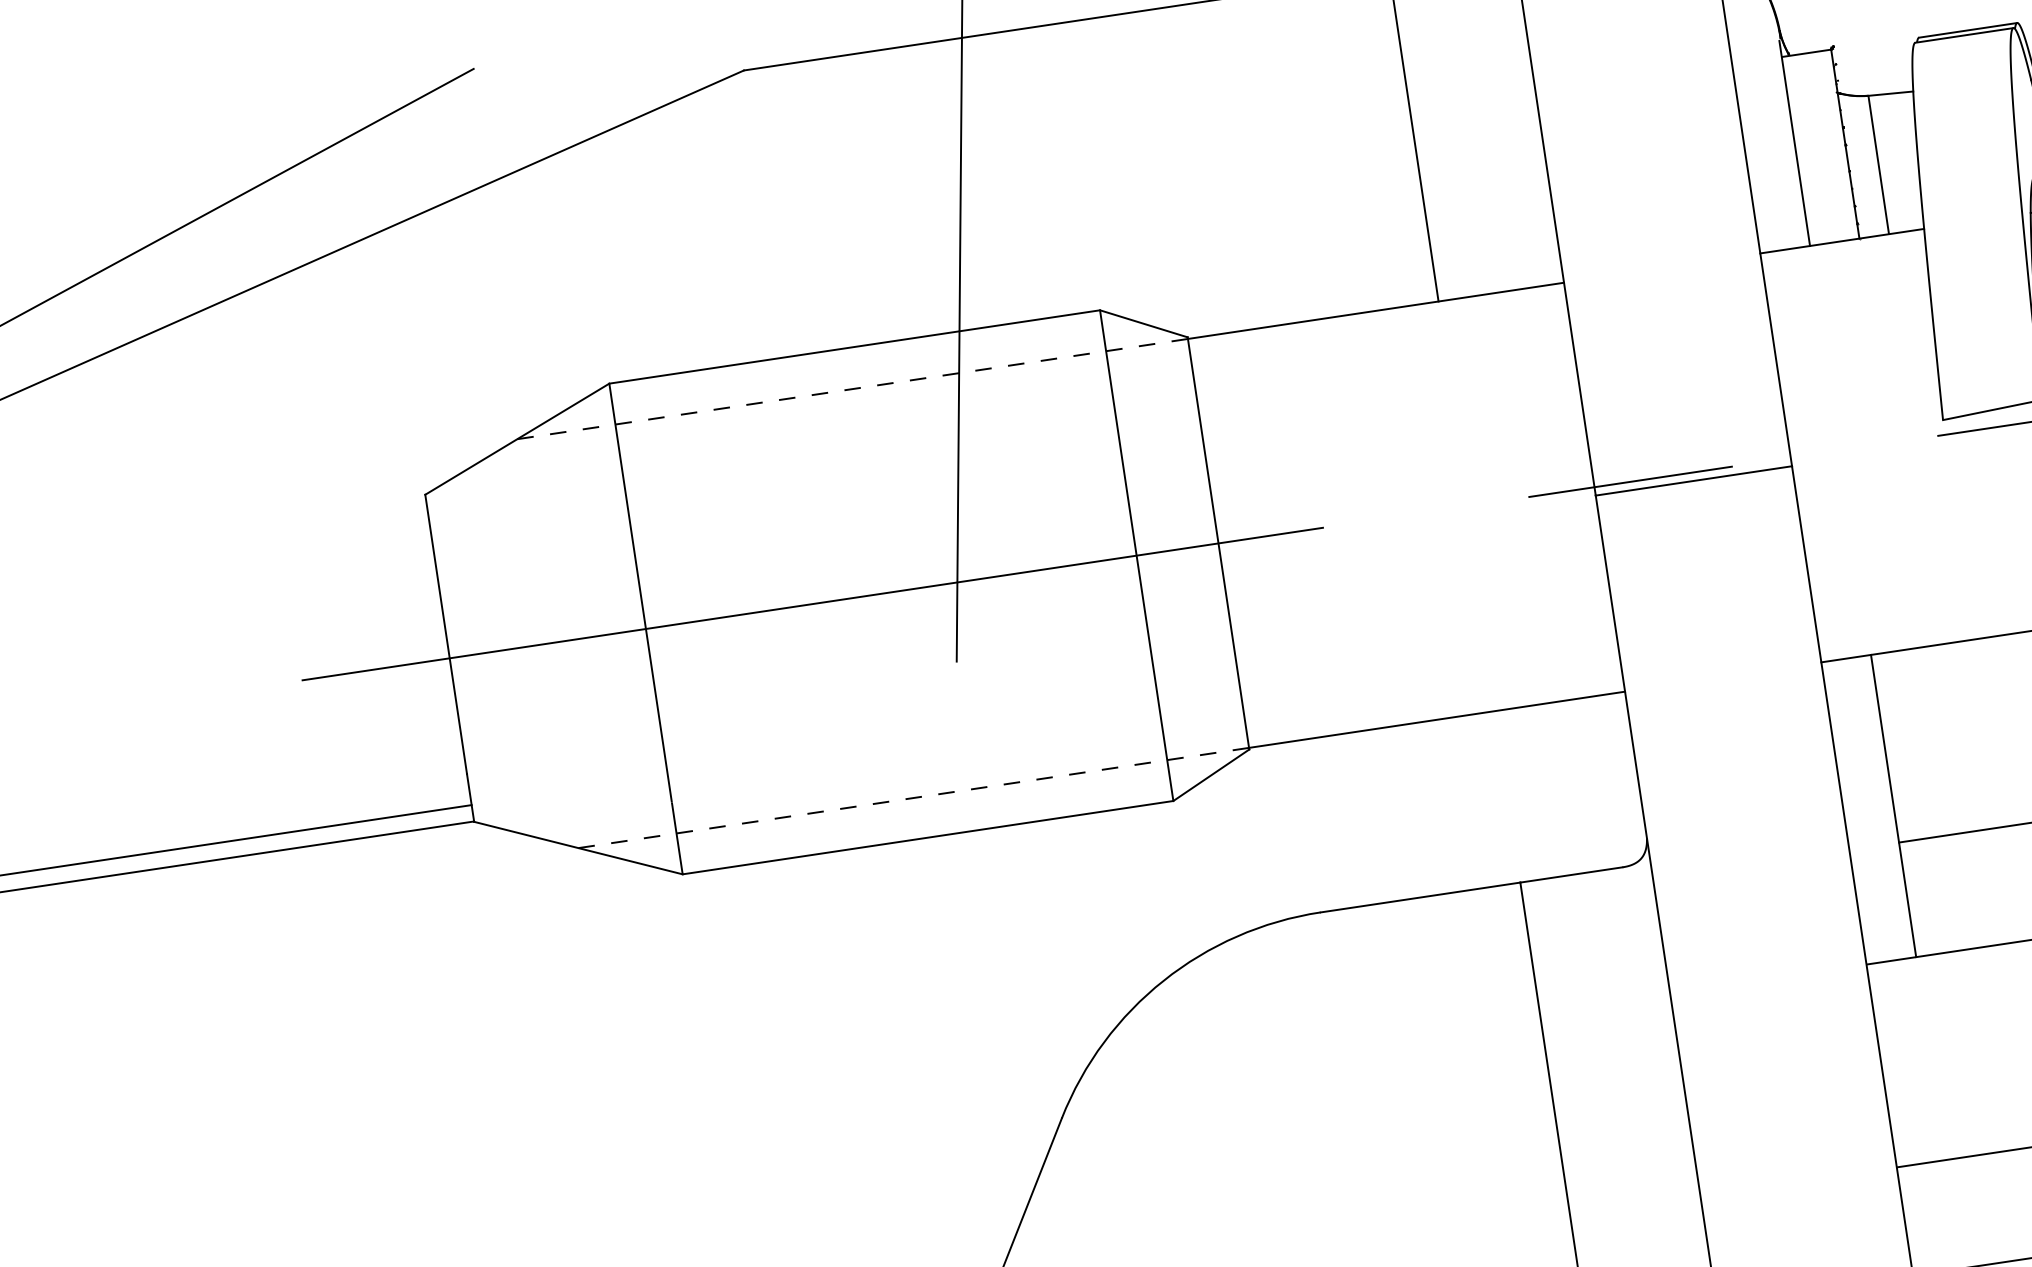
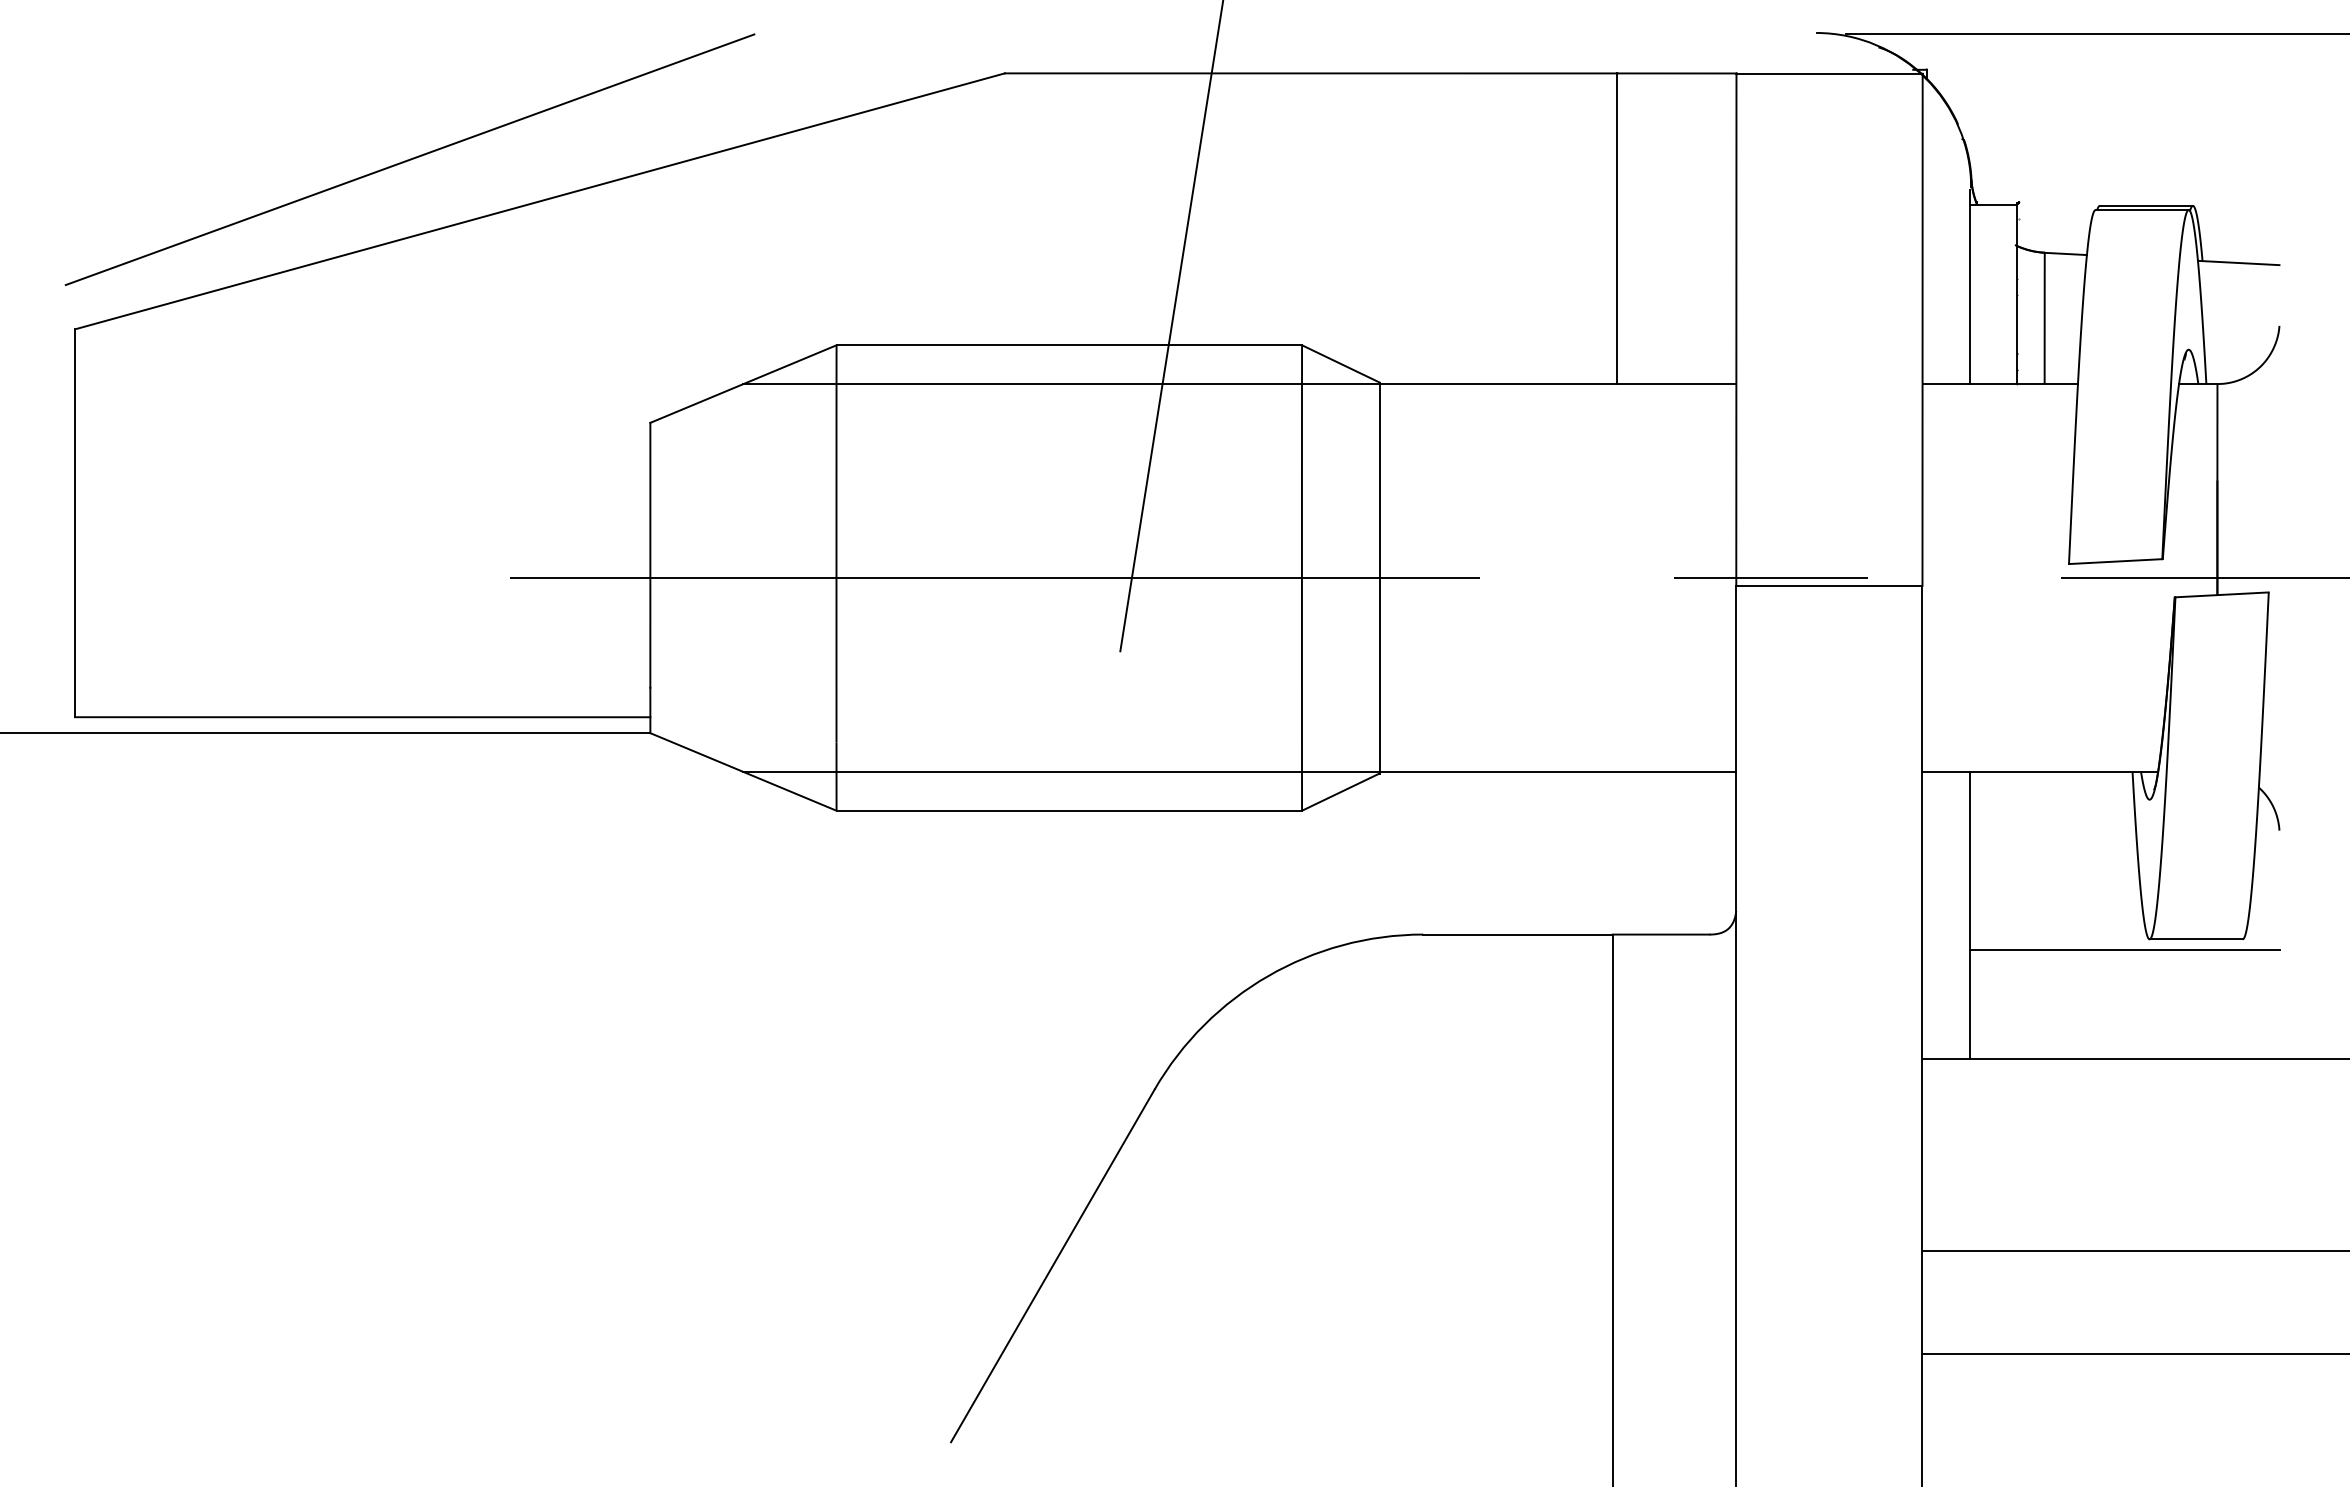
line: (853, 389) -> (1062, 384), dashed -> solid
line: (914, 797) -> (1062, 771), dashed -> solid

